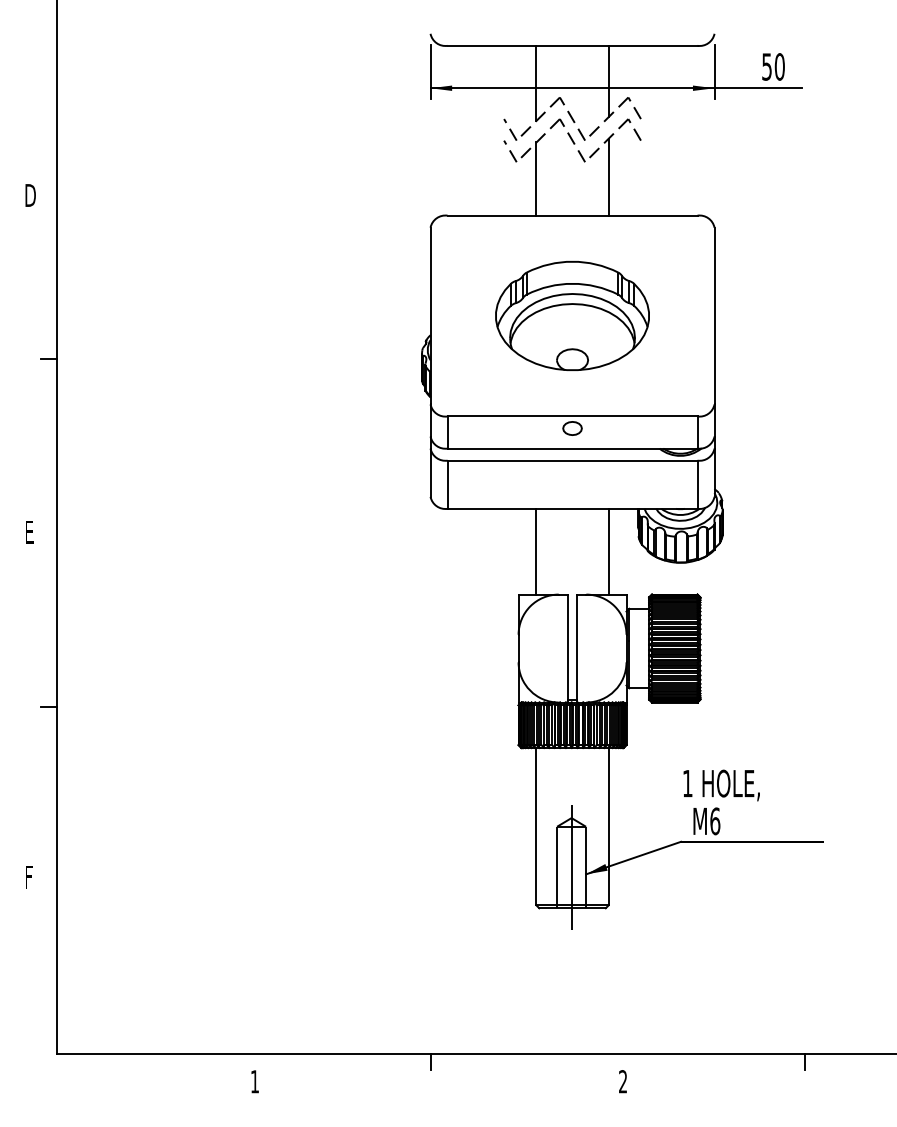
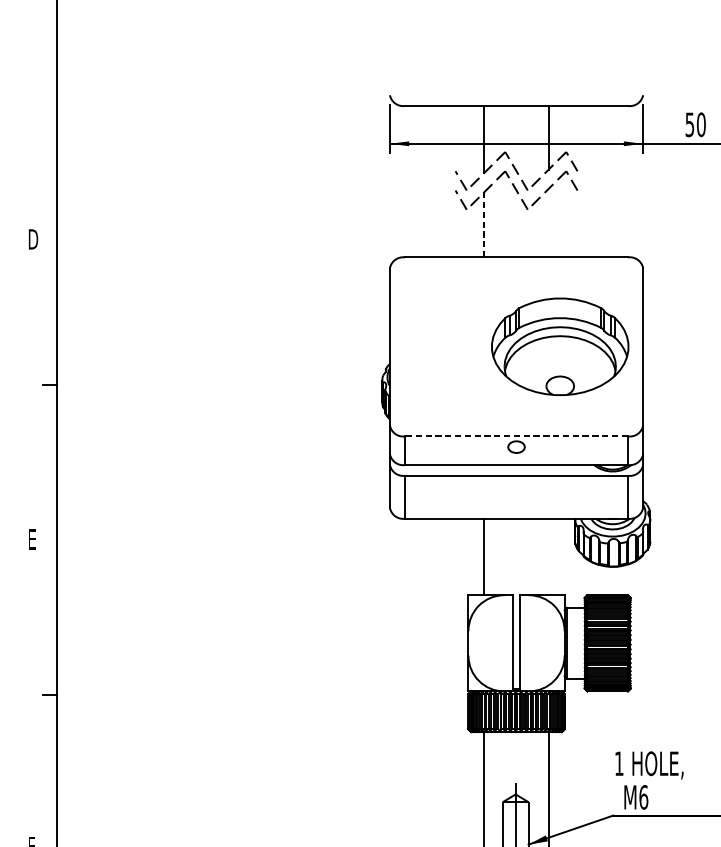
line: (608, 176) -> (548, 222), removed
line: (536, 179) -> (484, 225), solid -> dashed
part: (572, 315) -> (560, 346), moved
line: (572, 416) -> (516, 436), solid -> dashed
line: (608, 551) -> (548, 556), removed

